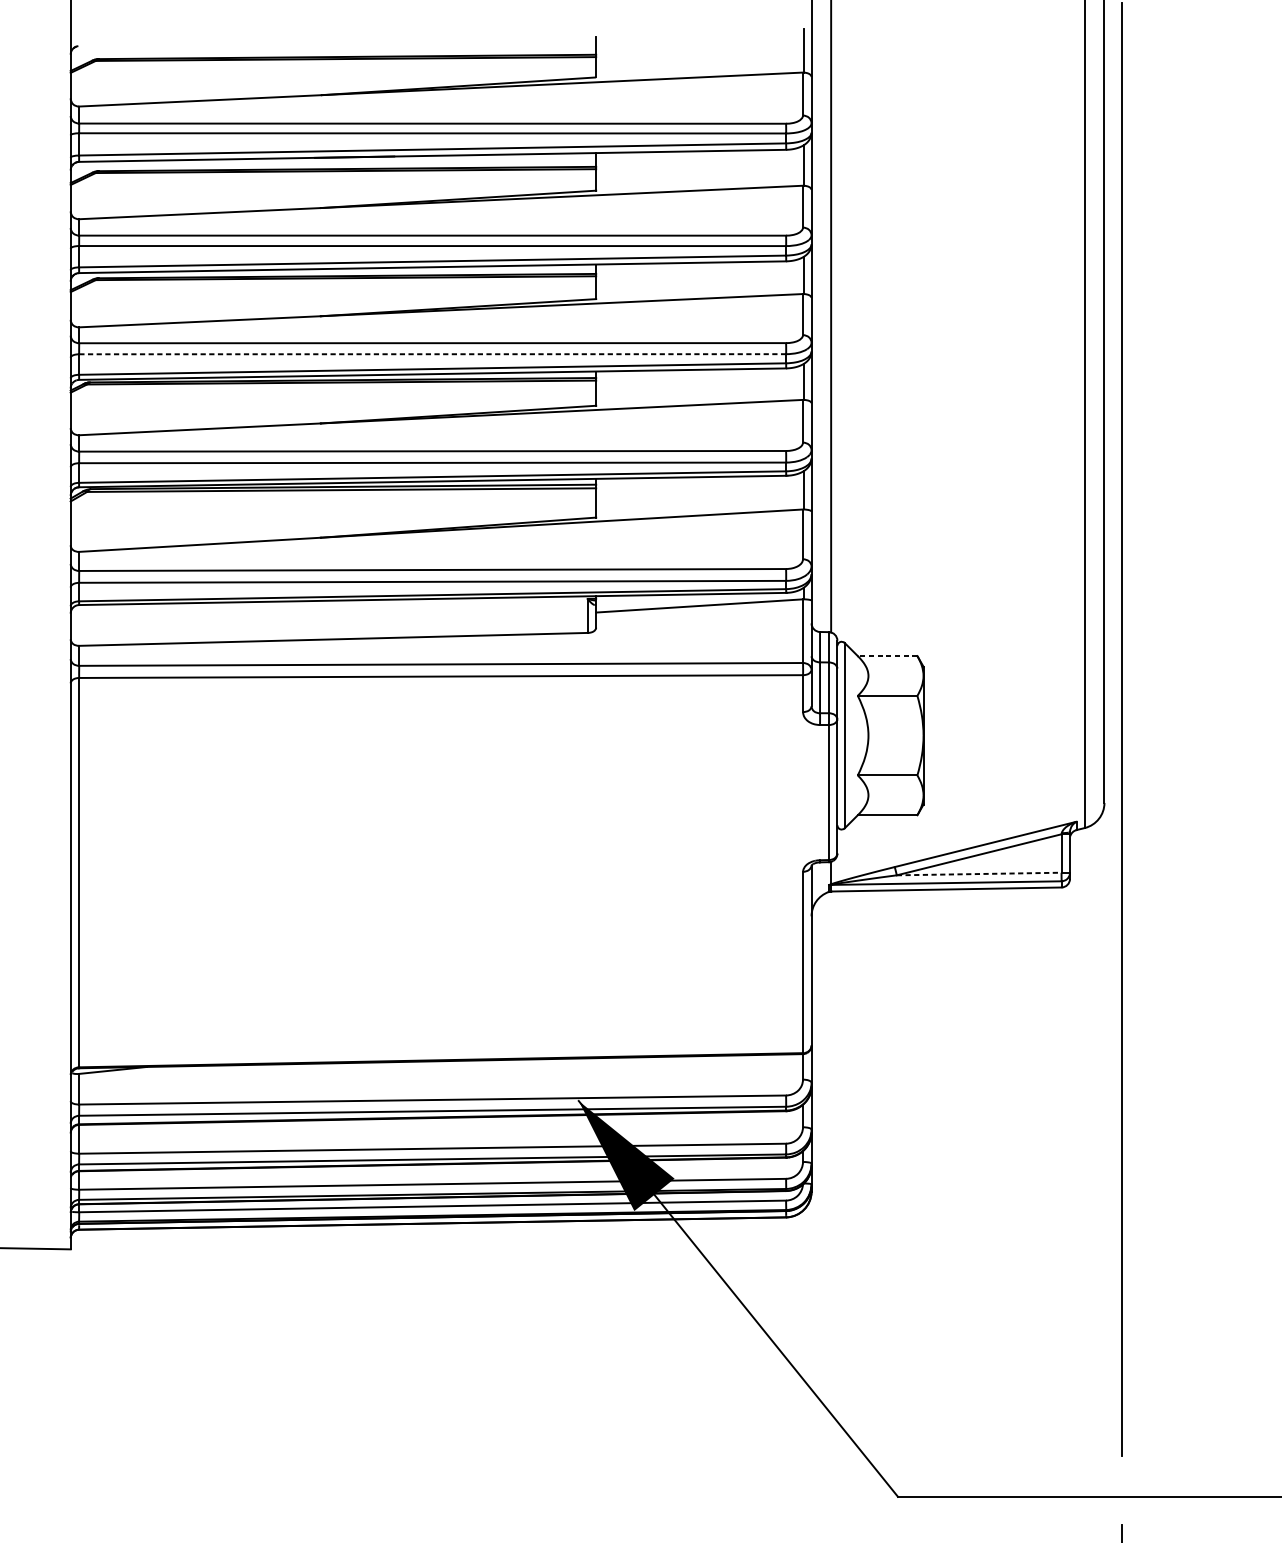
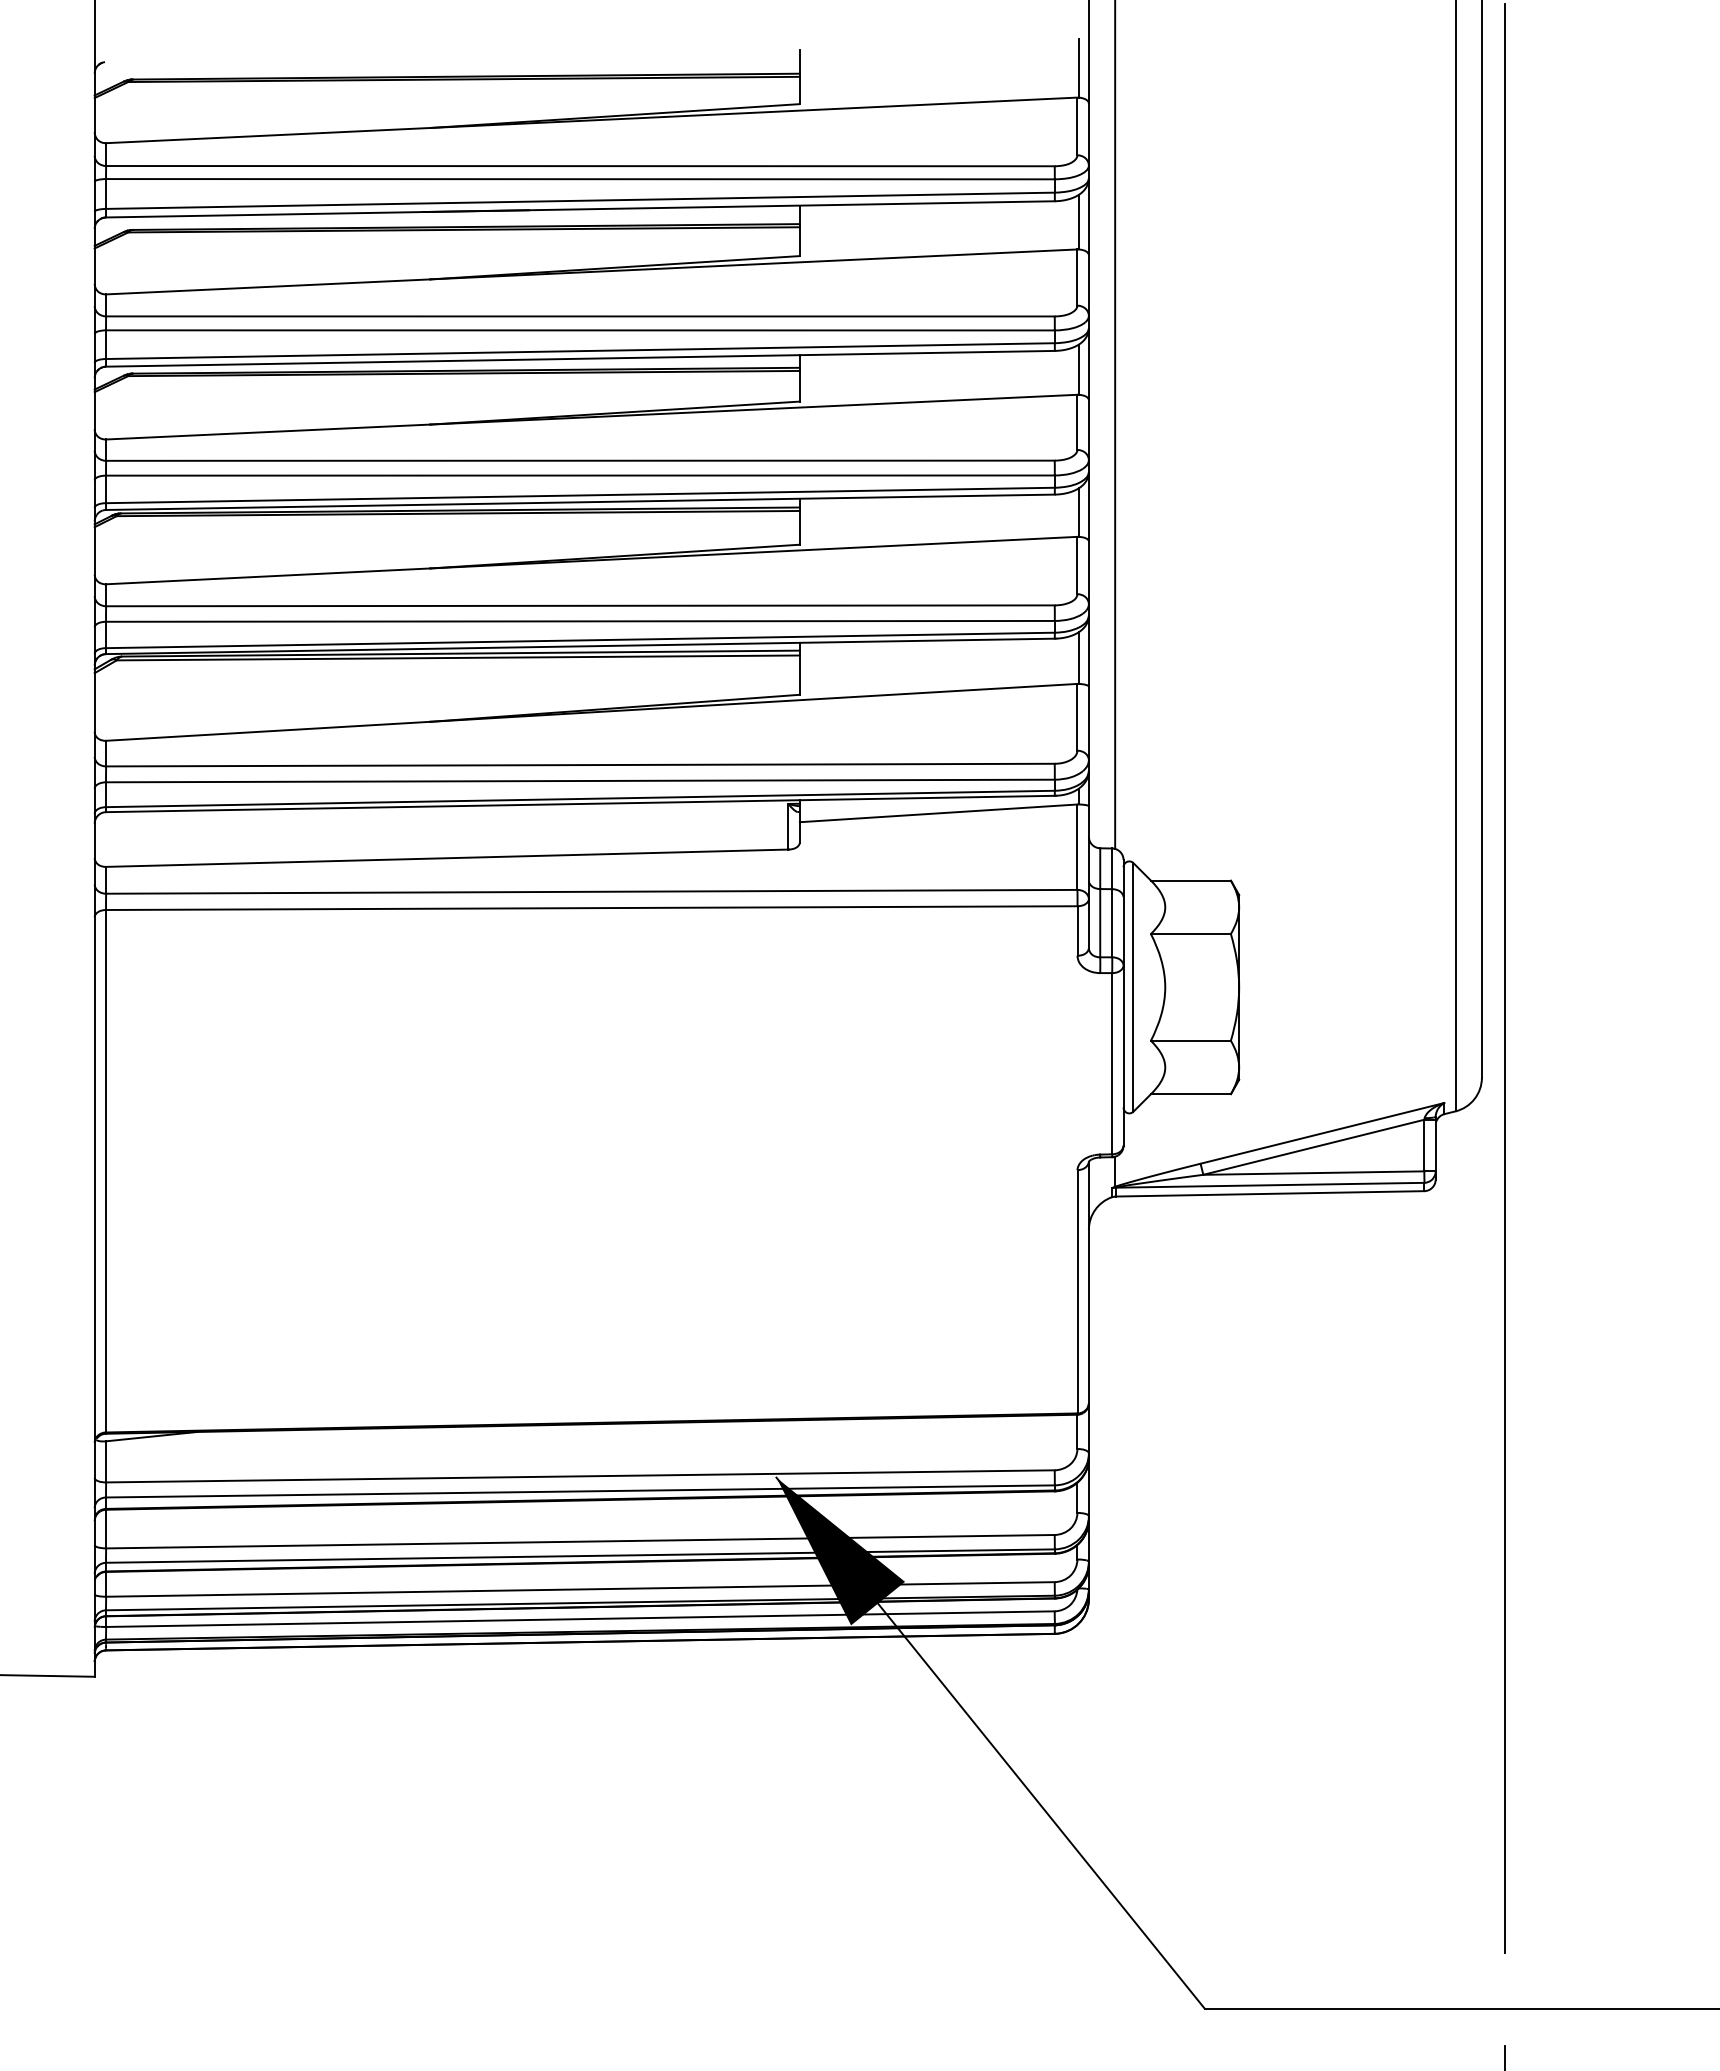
line: (431, 354) -> (579, 475), dashed -> solid
line: (887, 655) -> (1190, 880), dashed -> solid
line: (978, 874) -> (1313, 1173), dashed -> solid

